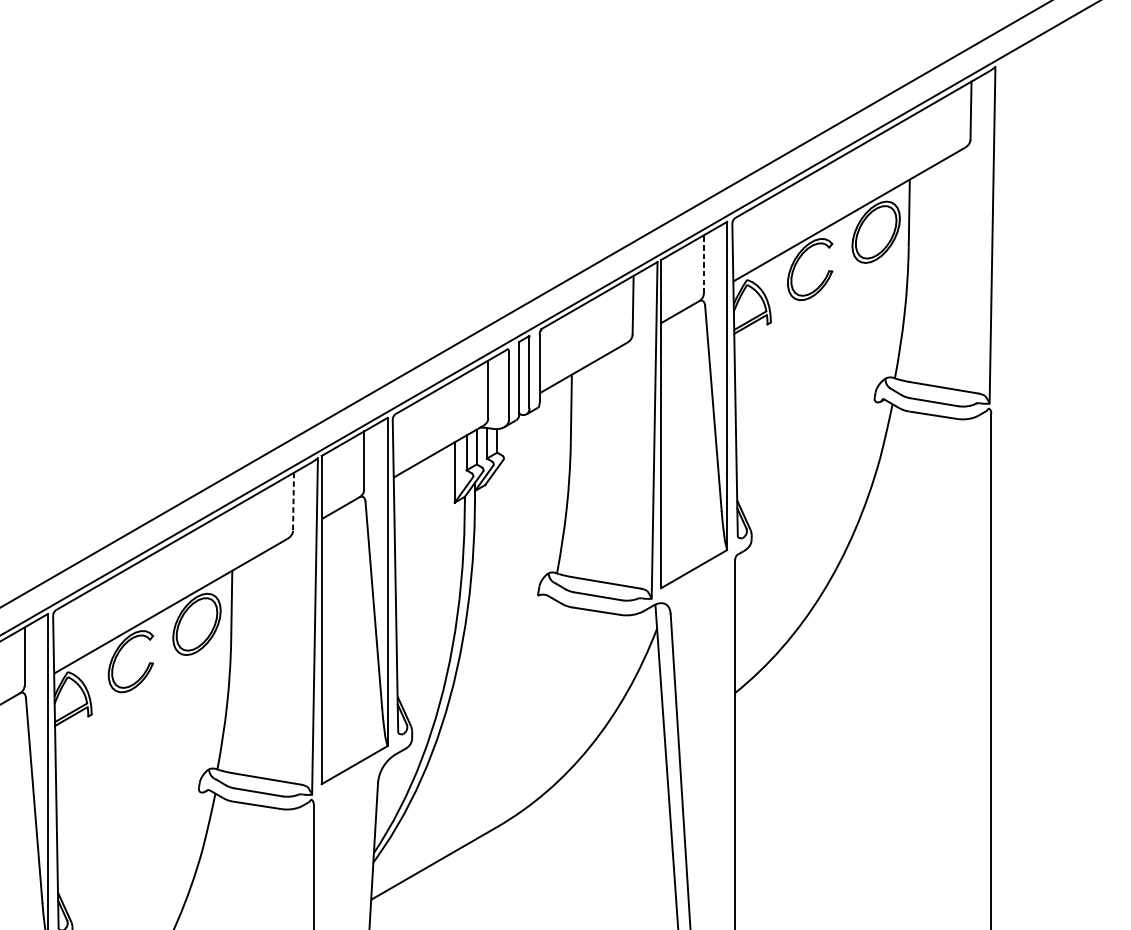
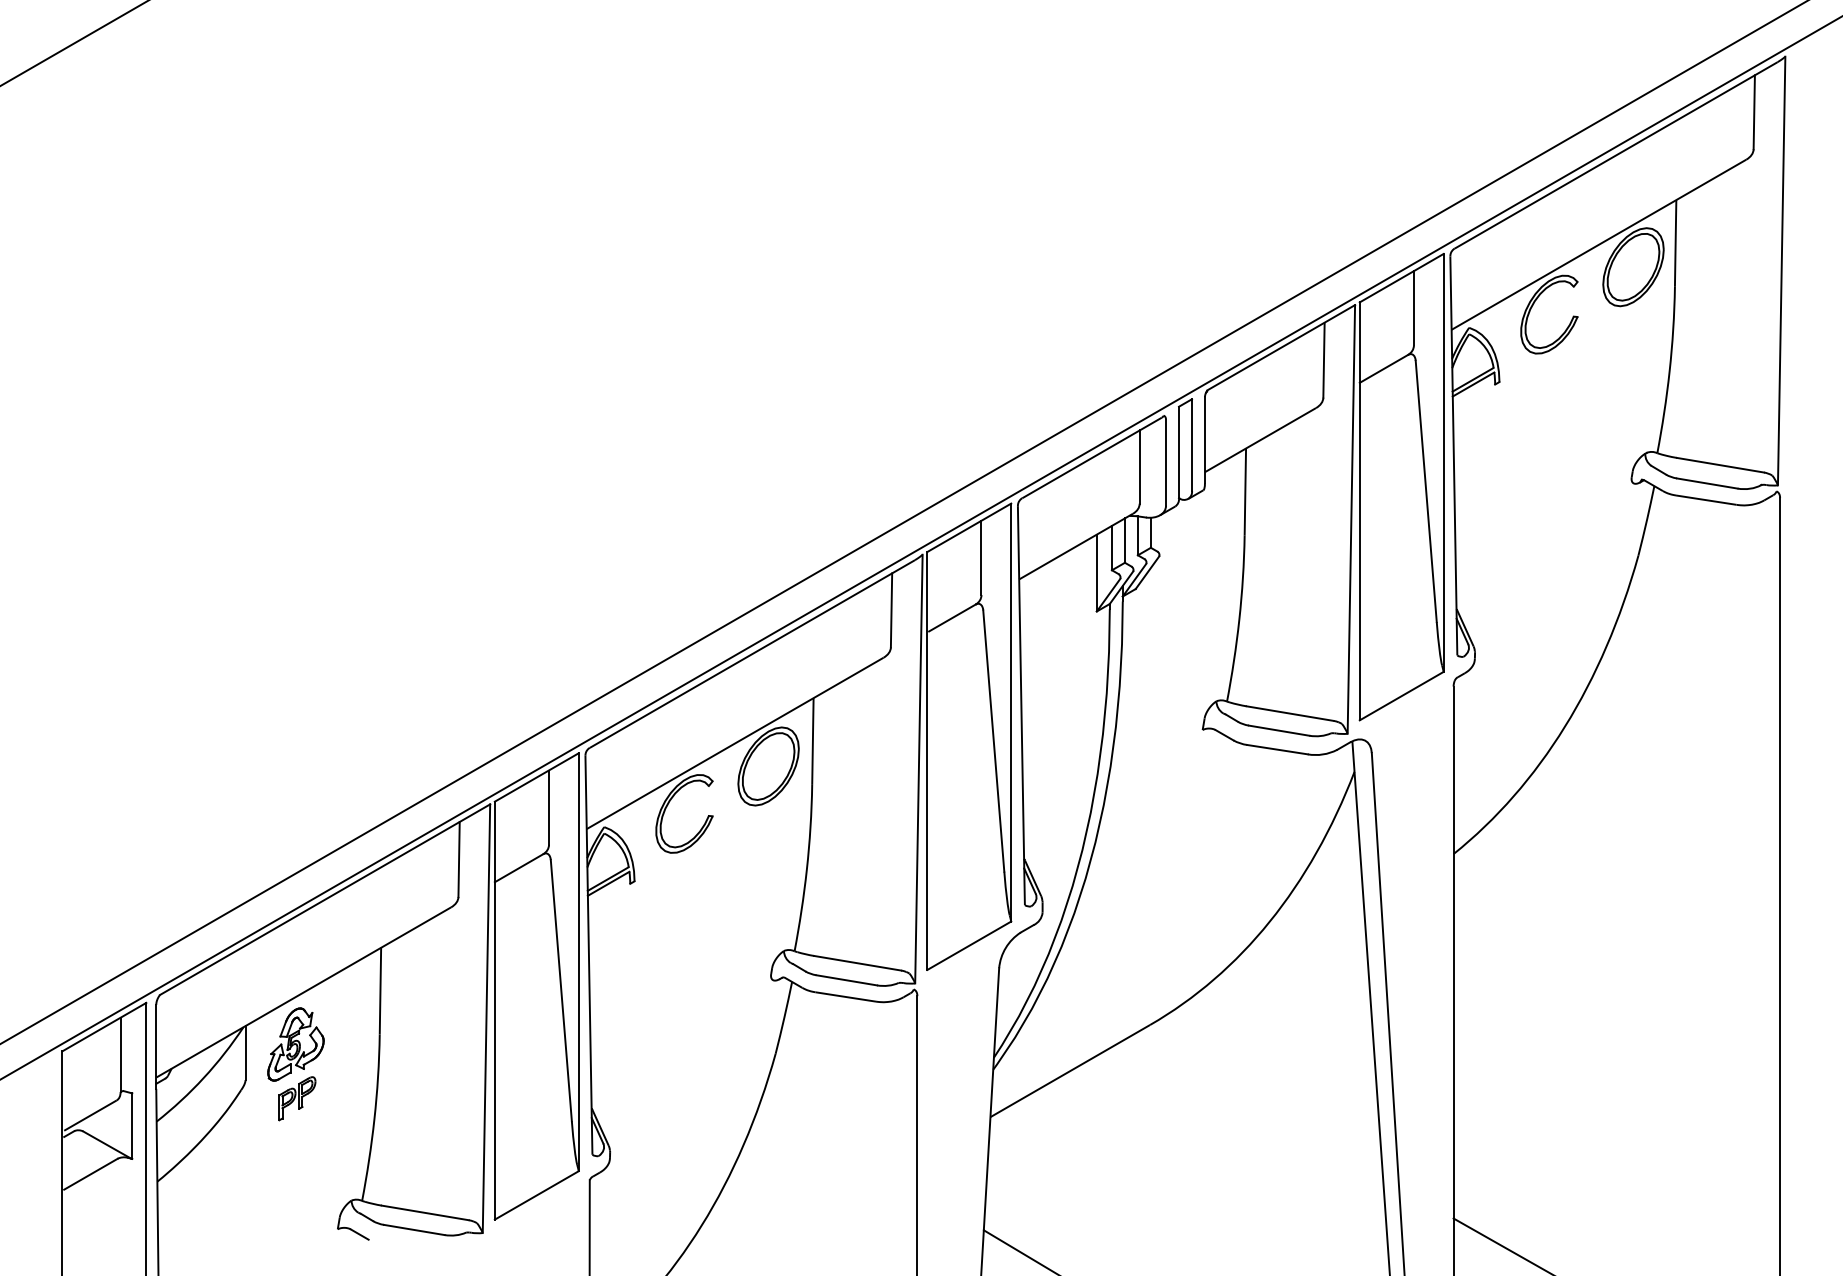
line: (703, 263) -> (1413, 307), dashed -> solid
line: (293, 501) -> (891, 610), dashed -> solid

